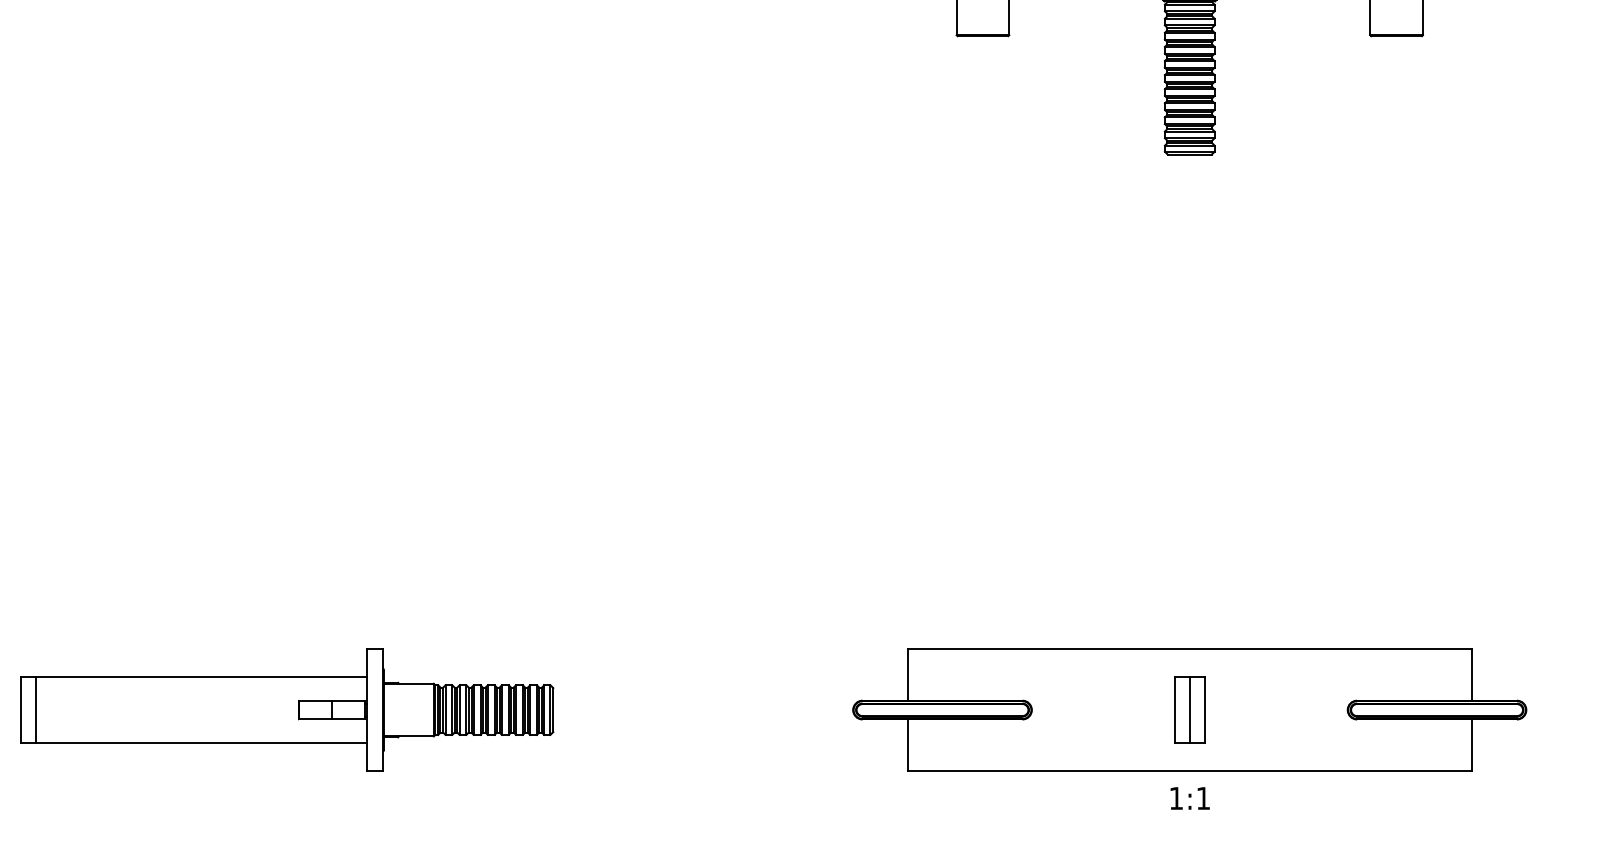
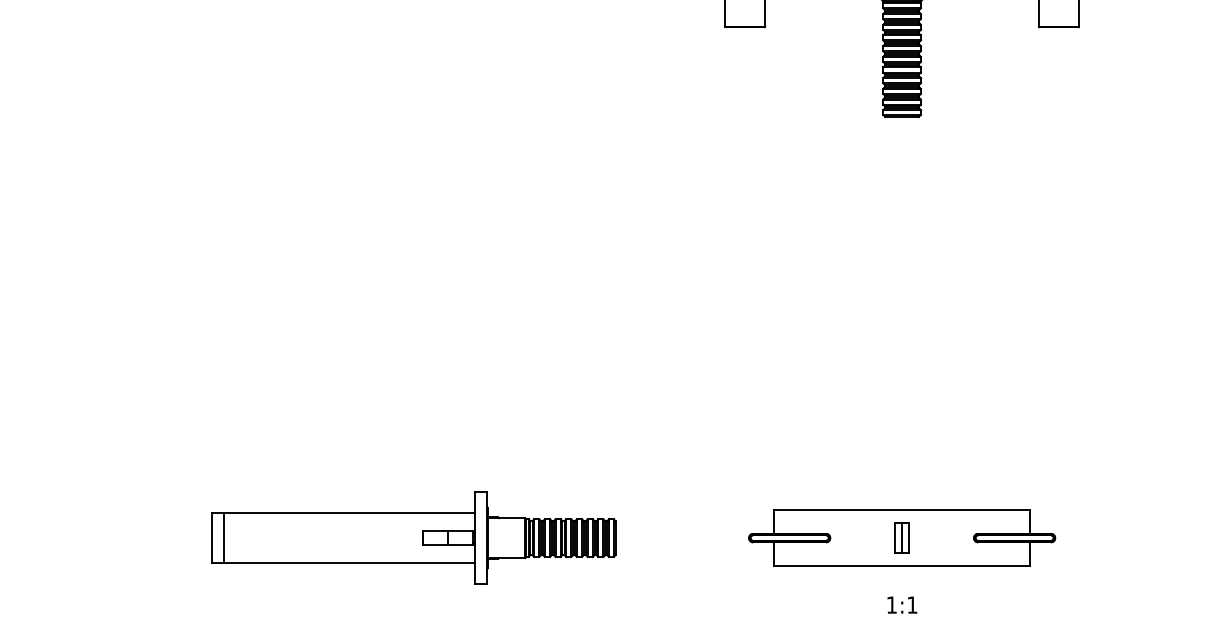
part: (287, 709) -> (414, 537), moved
part: (1189, 709) -> (901, 537), size x0.6

